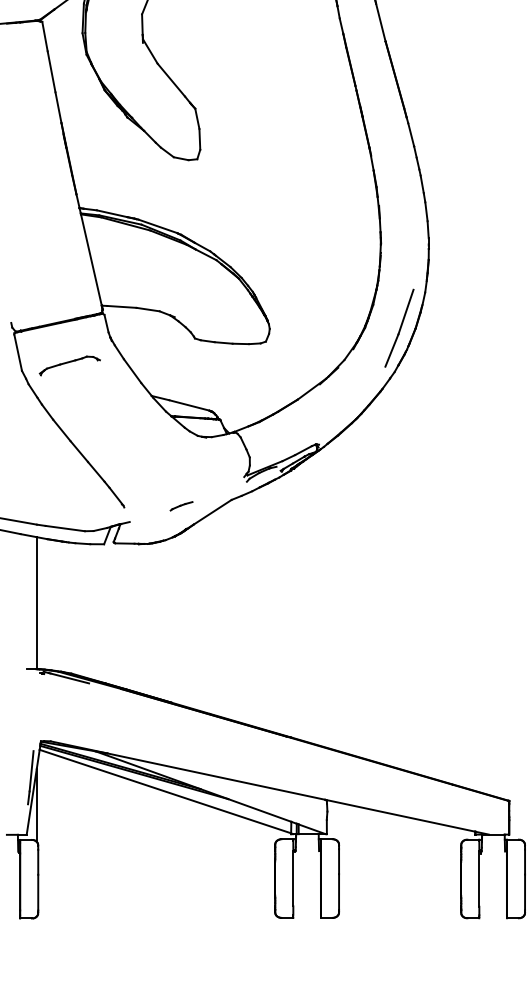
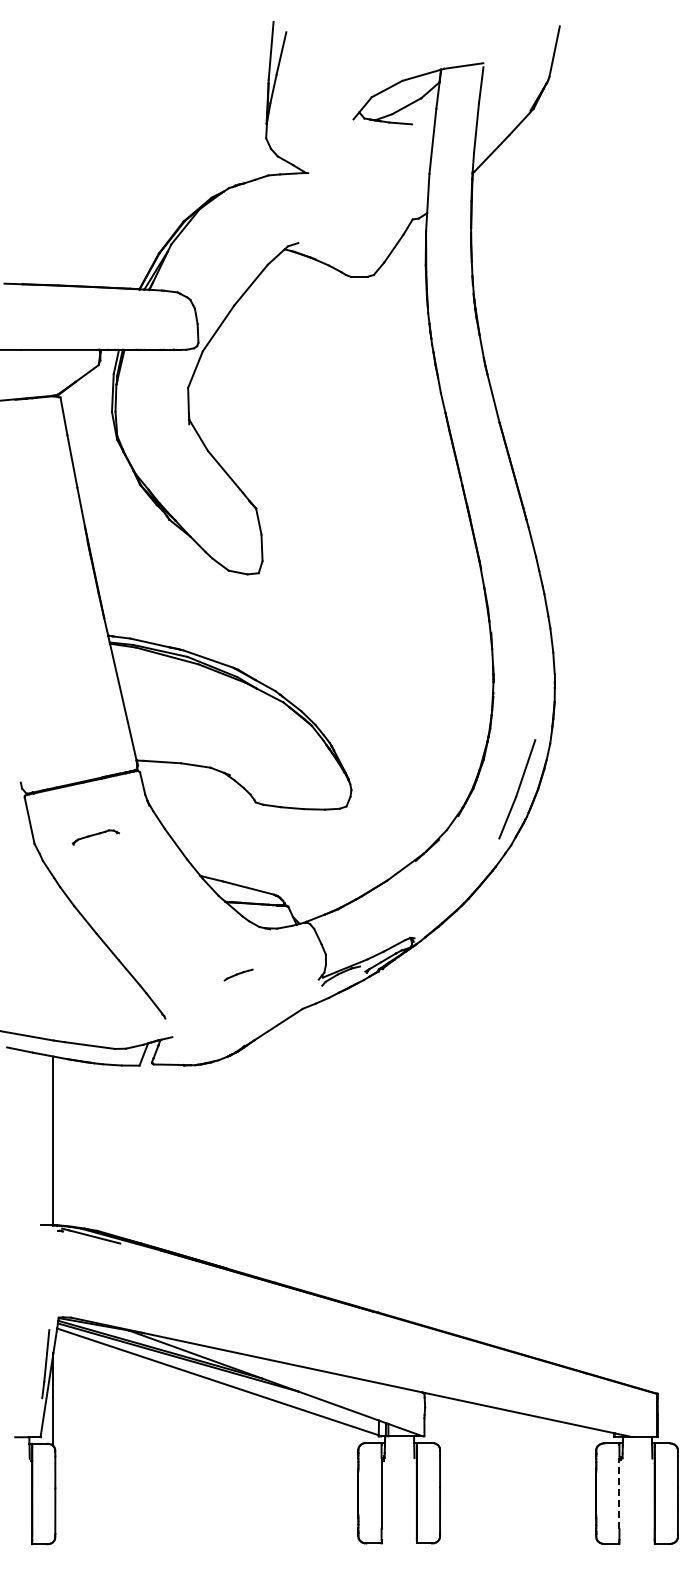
part: (69, 365) -> (95, 837), size x0.6
part: (181, 505) -> (238, 974), moved
line: (479, 878) -> (619, 1493), solid -> dashed

